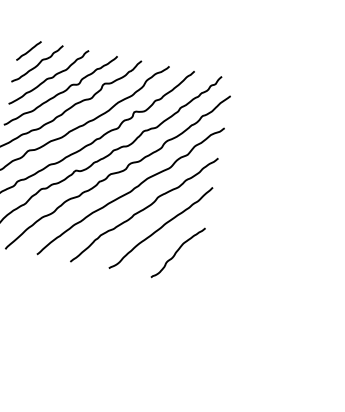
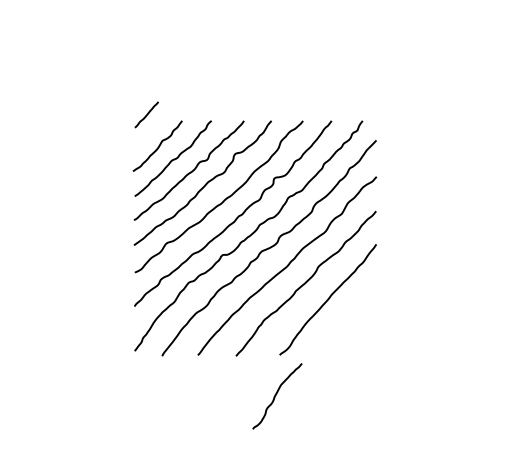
line: (28, 50) -> (146, 114), moved
curve: (177, 251) -> (276, 395), moved

